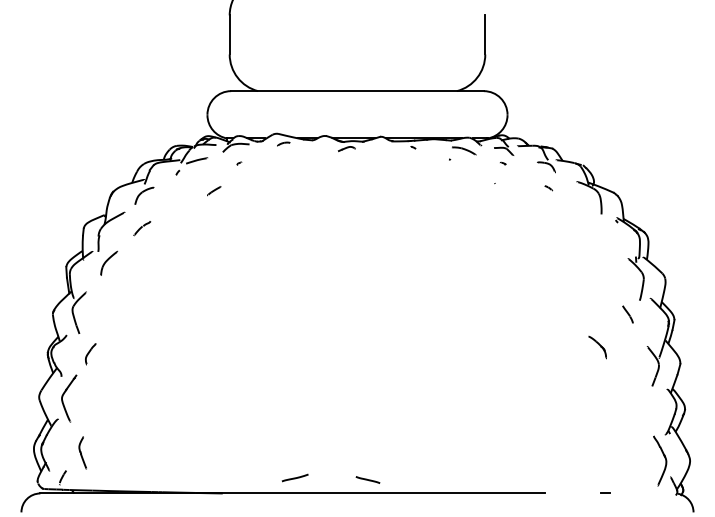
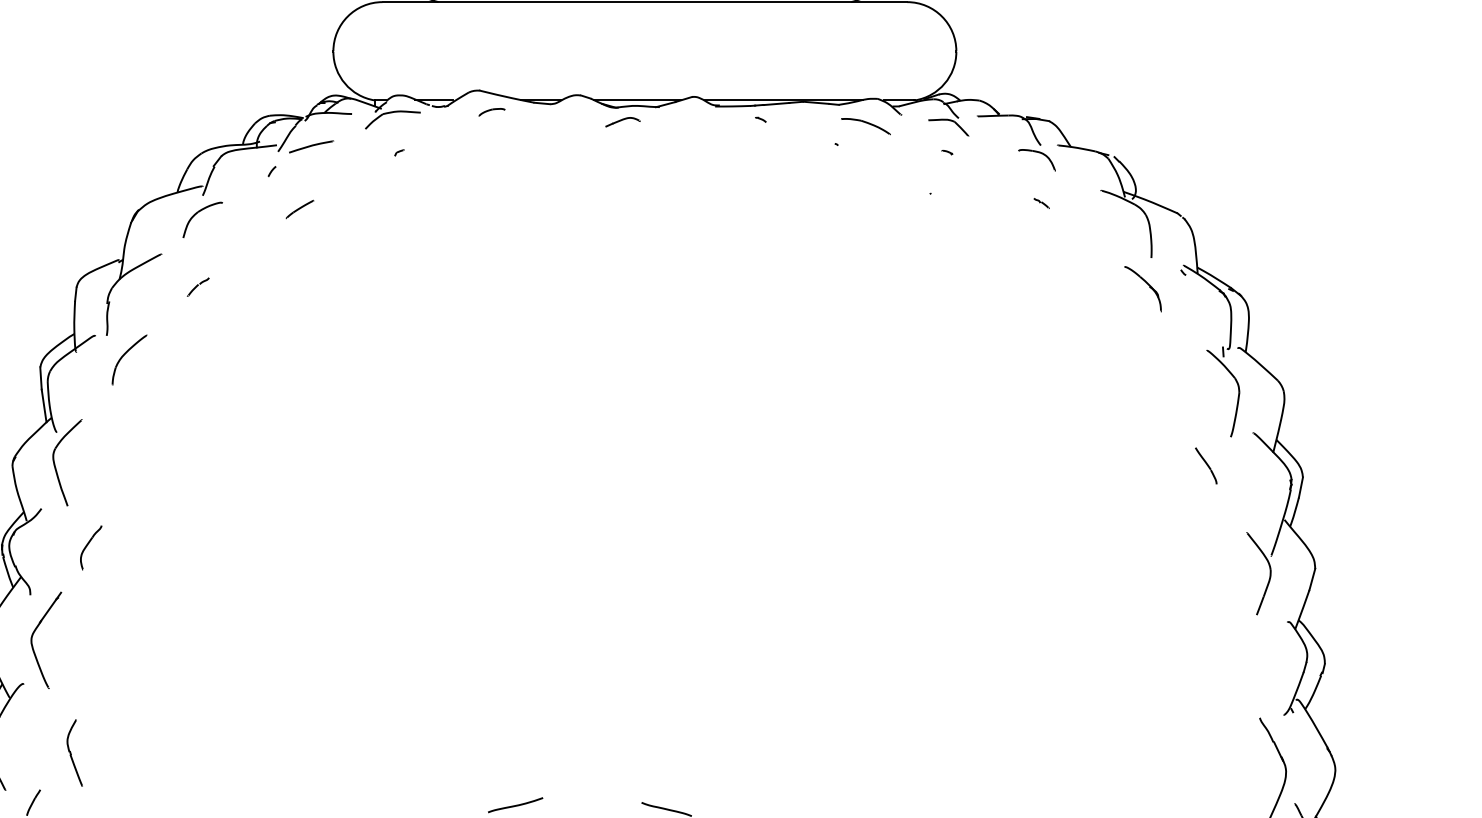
line: (214, 191) -> (300, 210), moved
part: (142, 228) -> (198, 287), size x0.62
part: (597, 347) -> (1143, 289), moved

